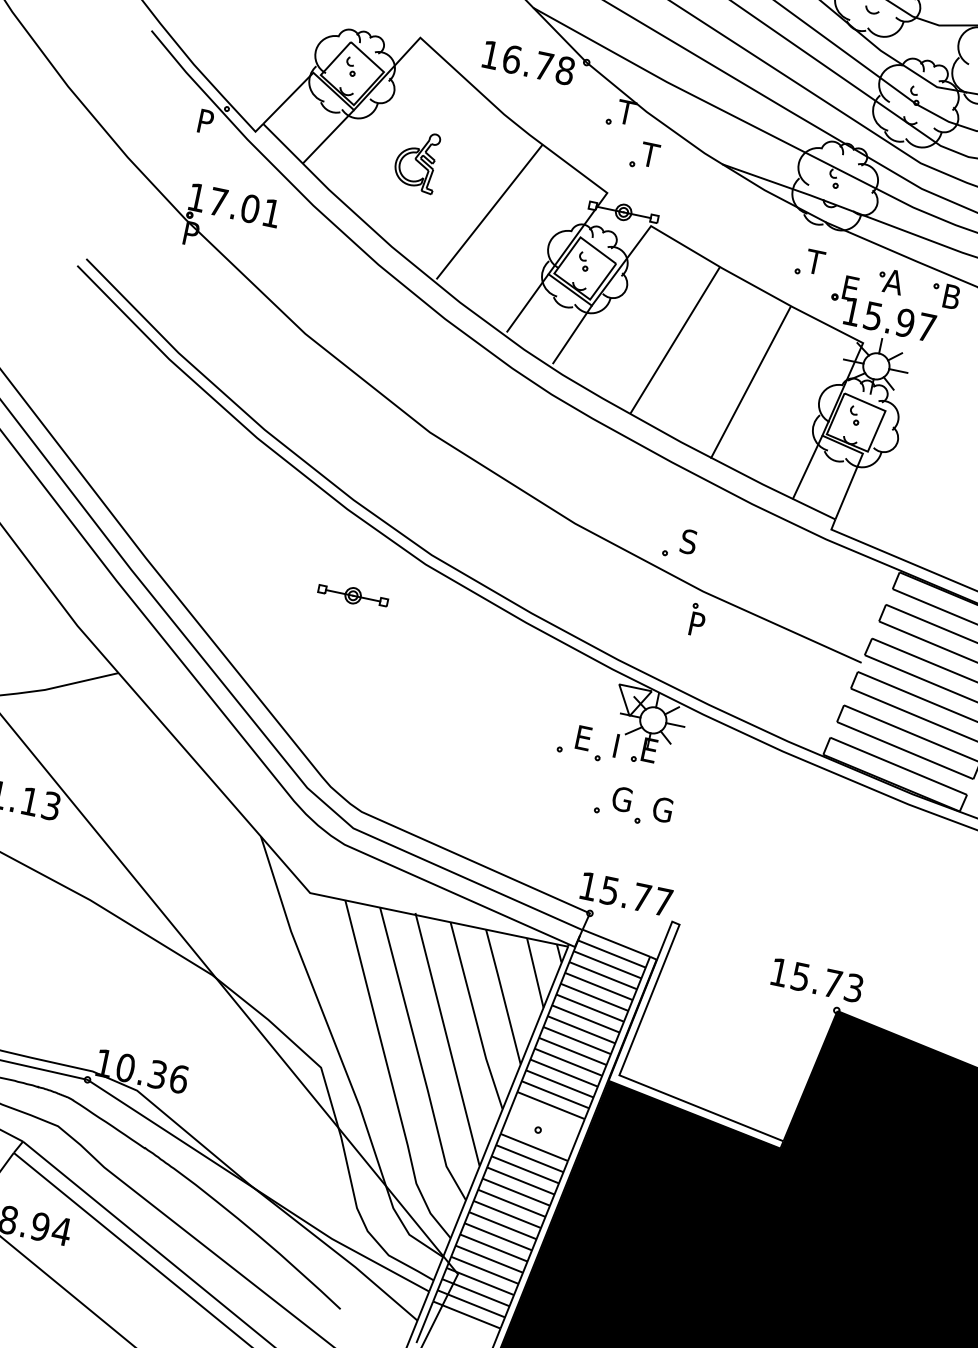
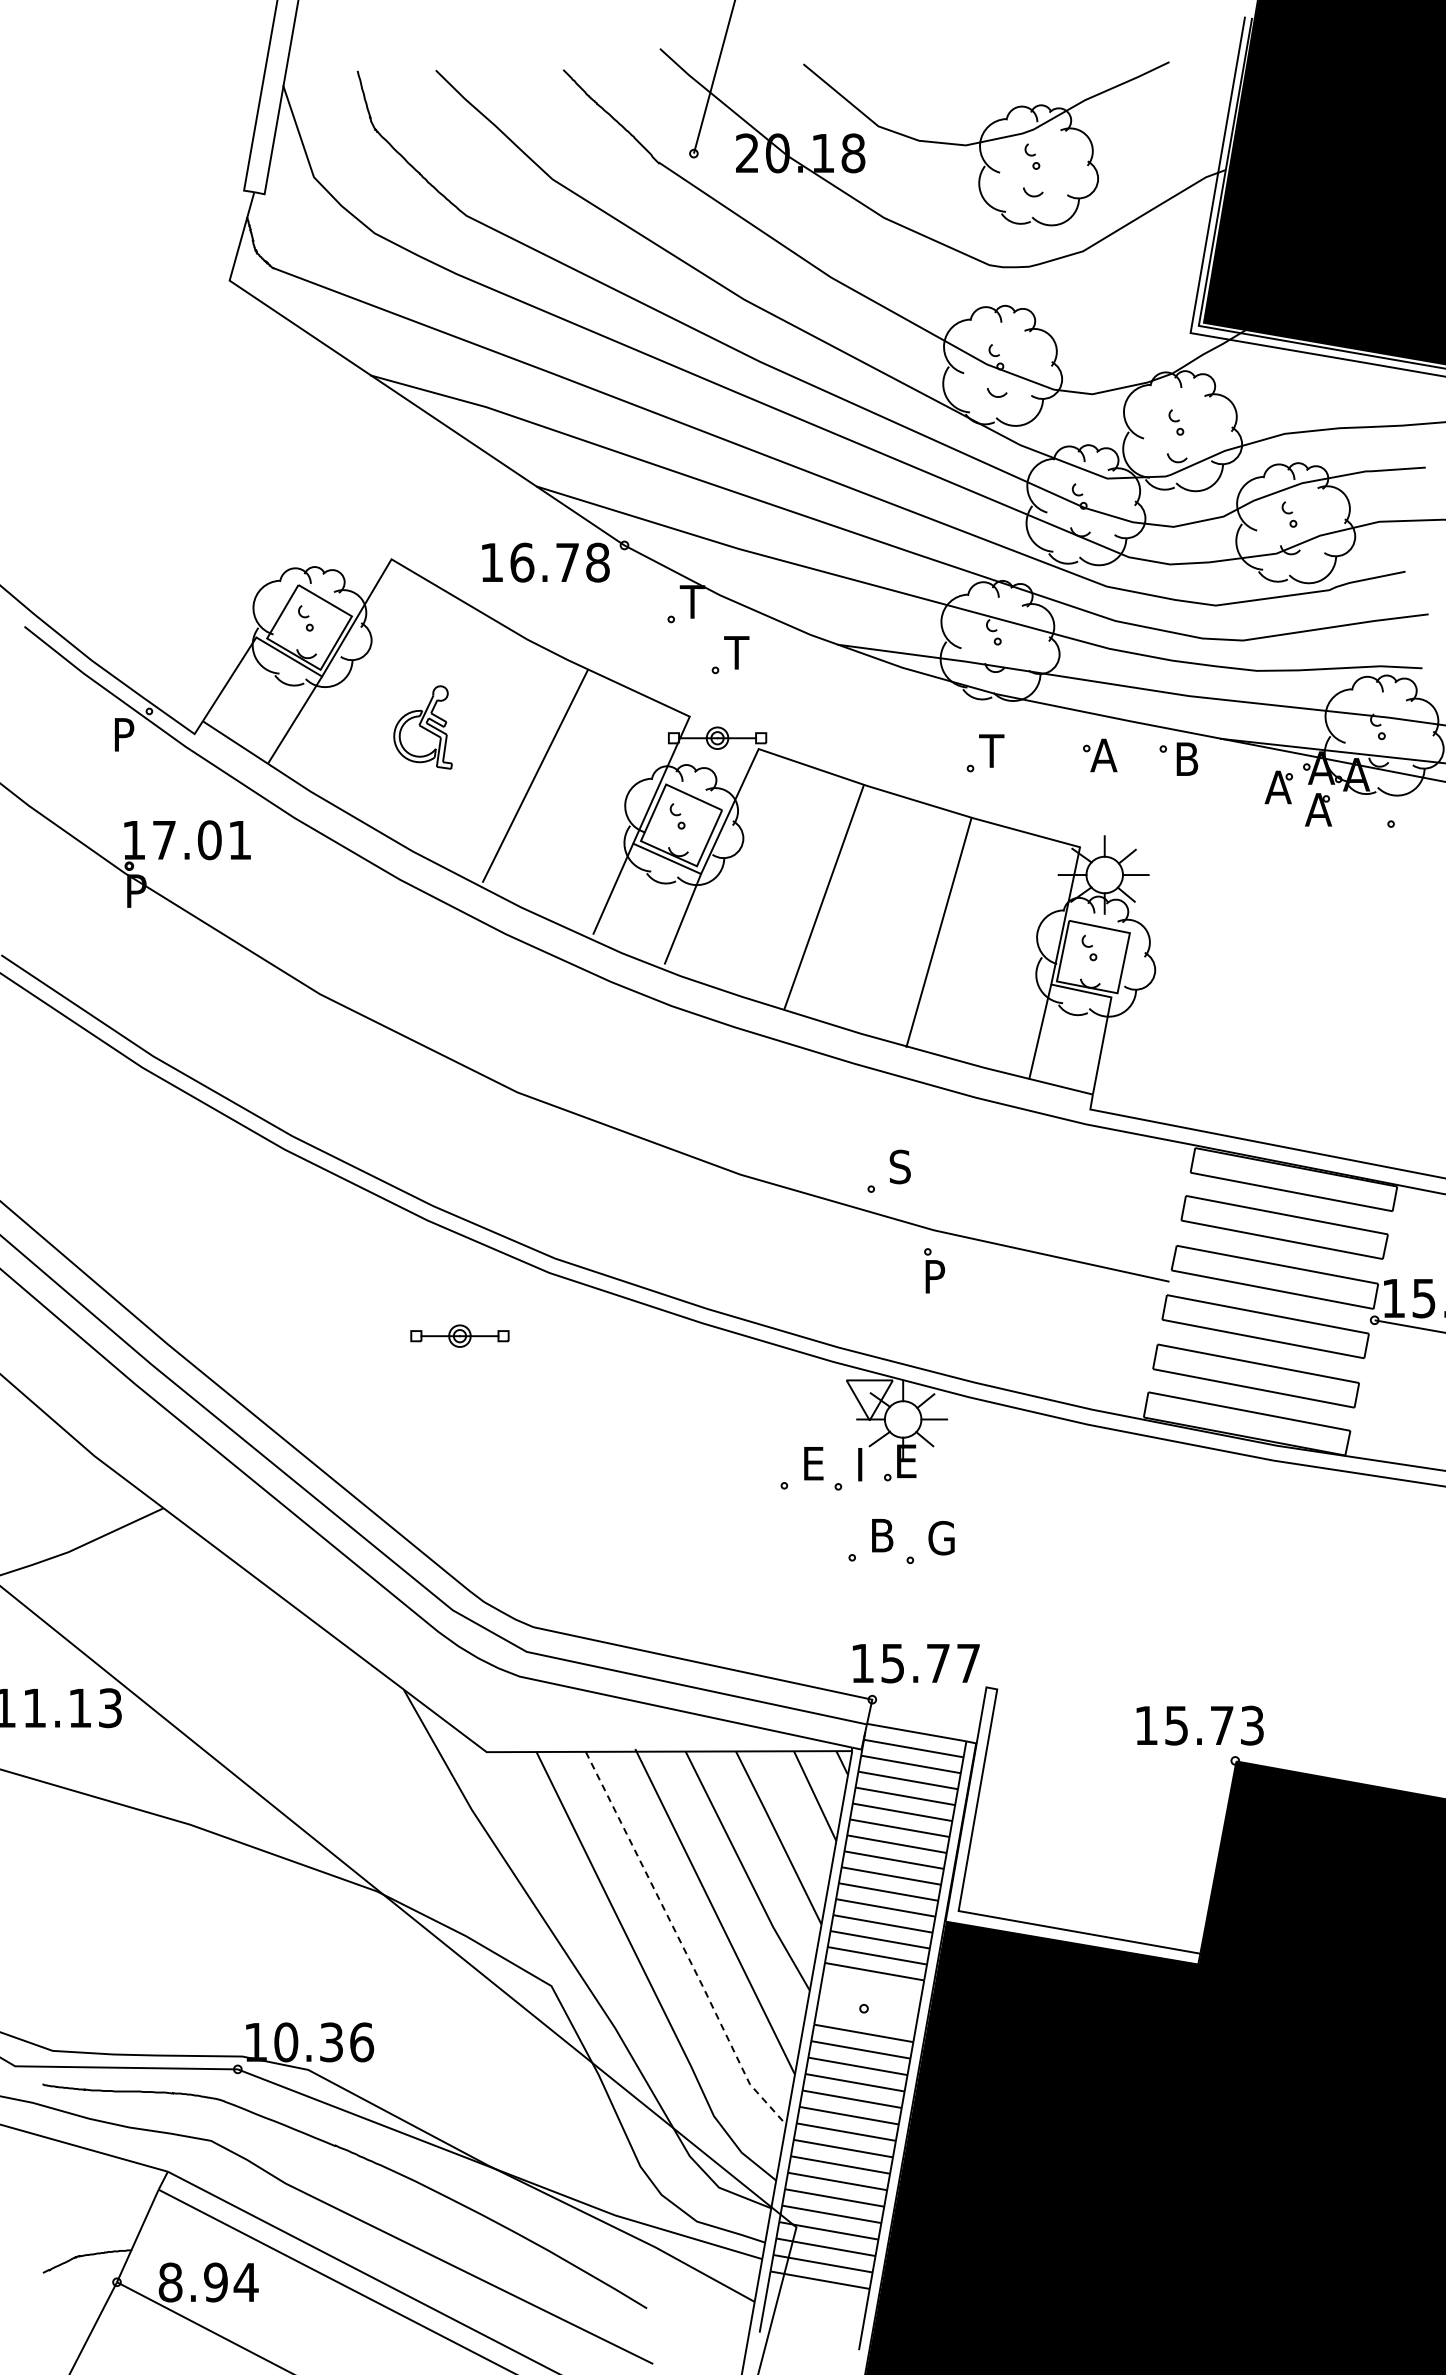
part: (884, 307) -> (1098, 793), removed
text: (622, 799) -> (883, 1535), G -> B
line: (419, 1056) -> (681, 1943), solid -> dashed

